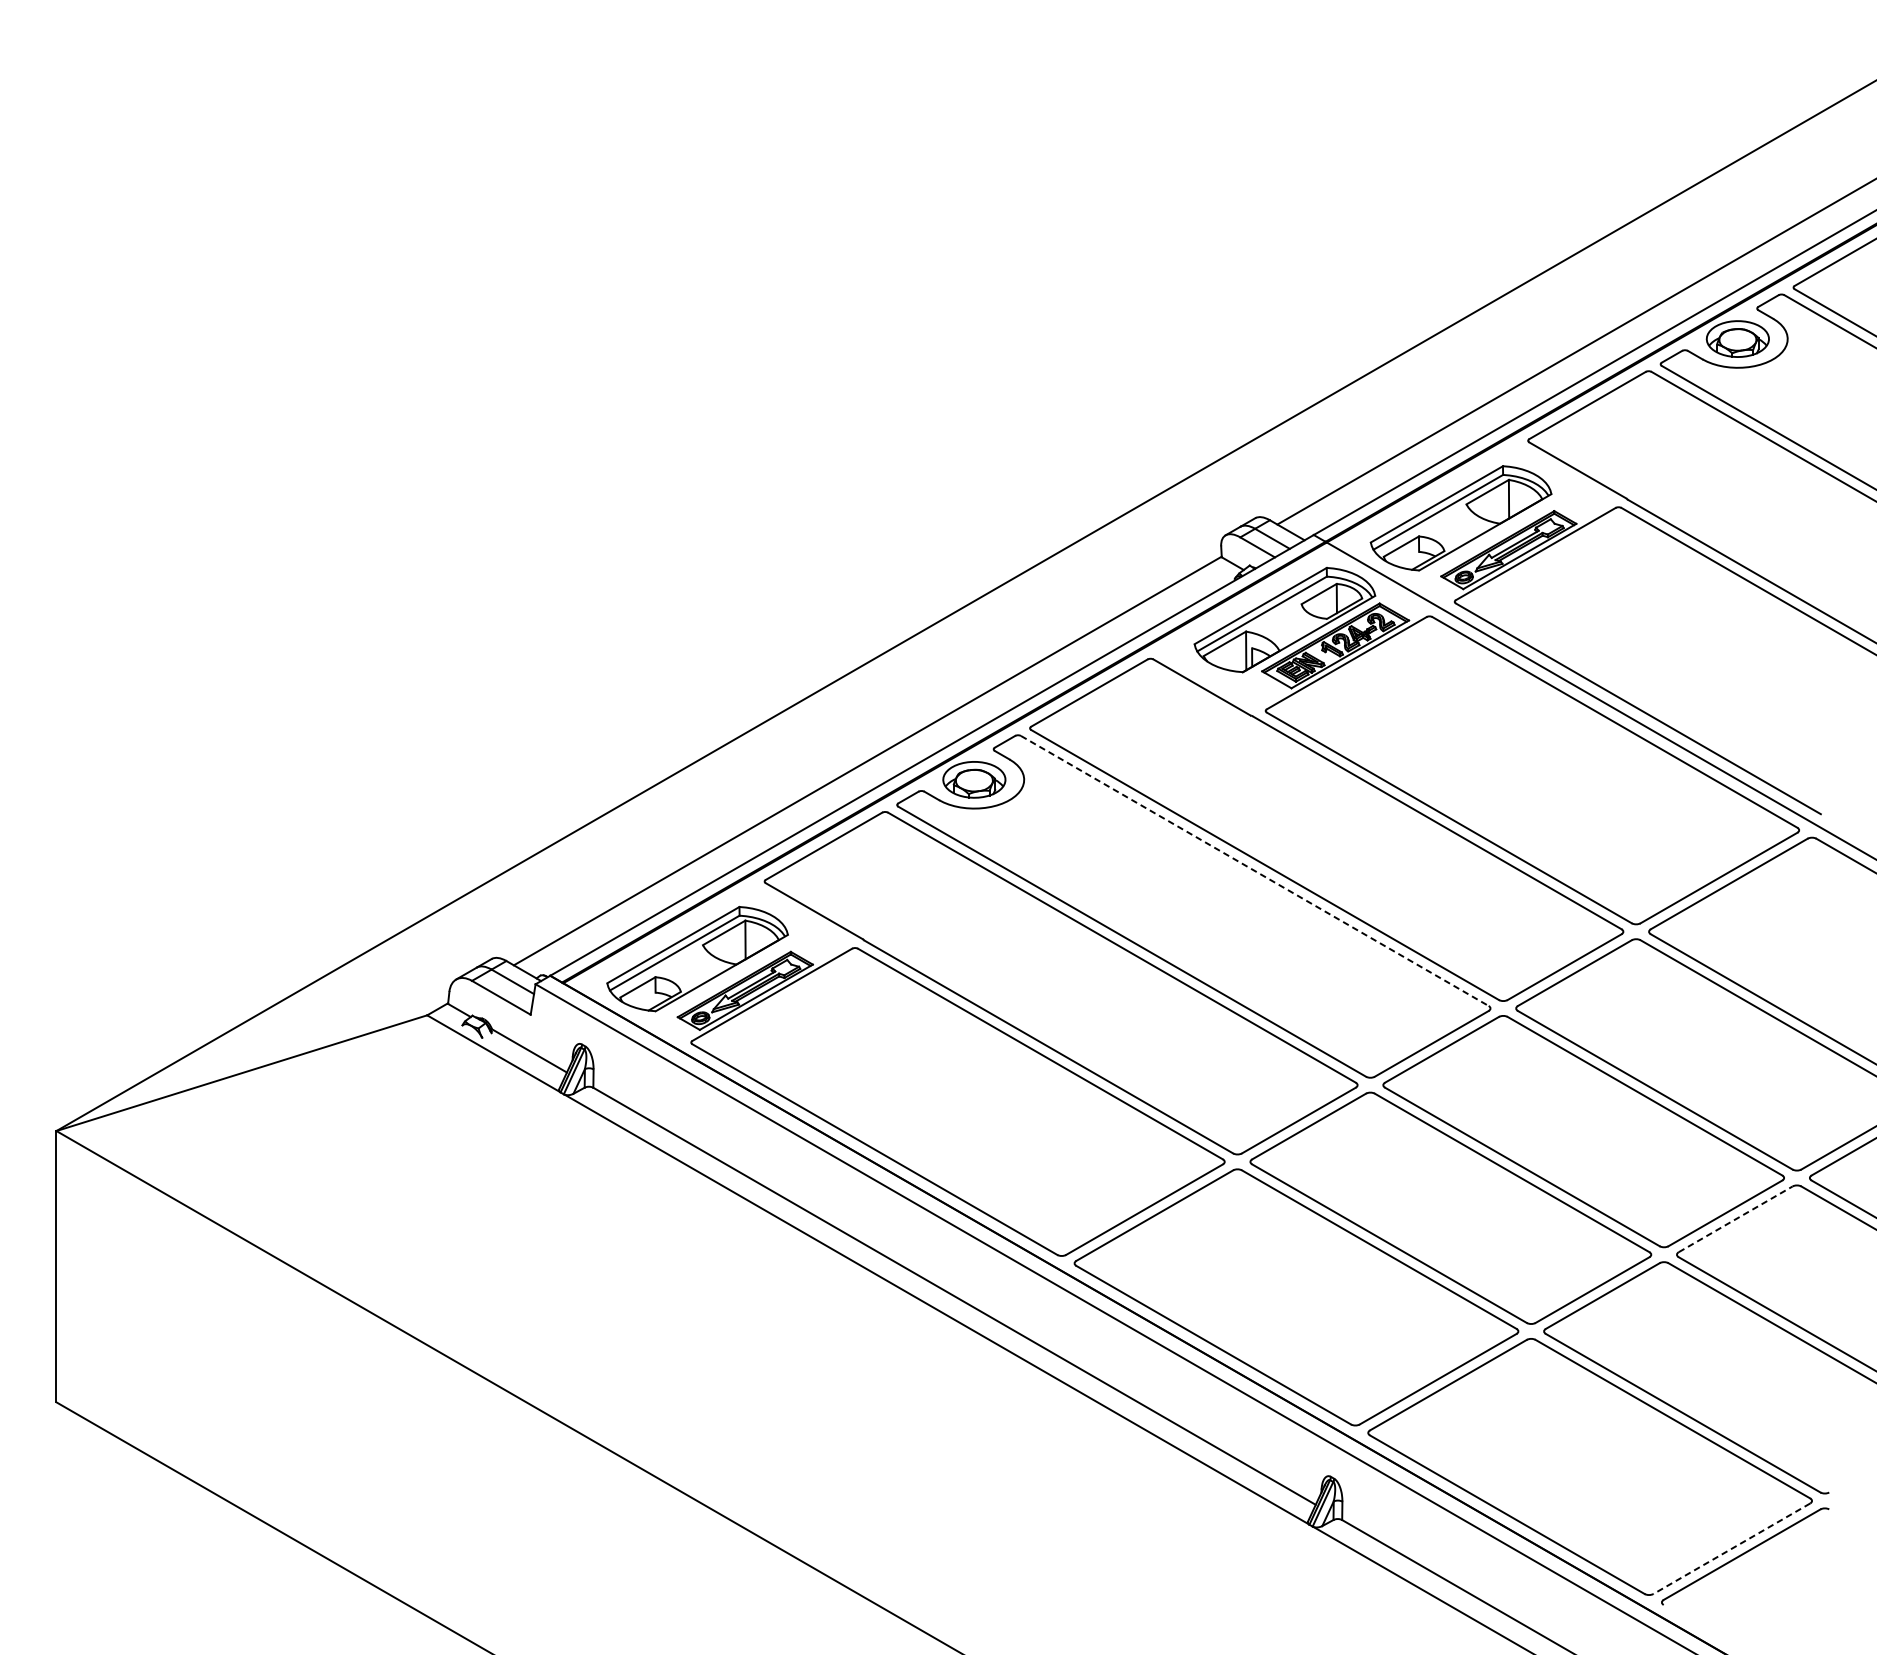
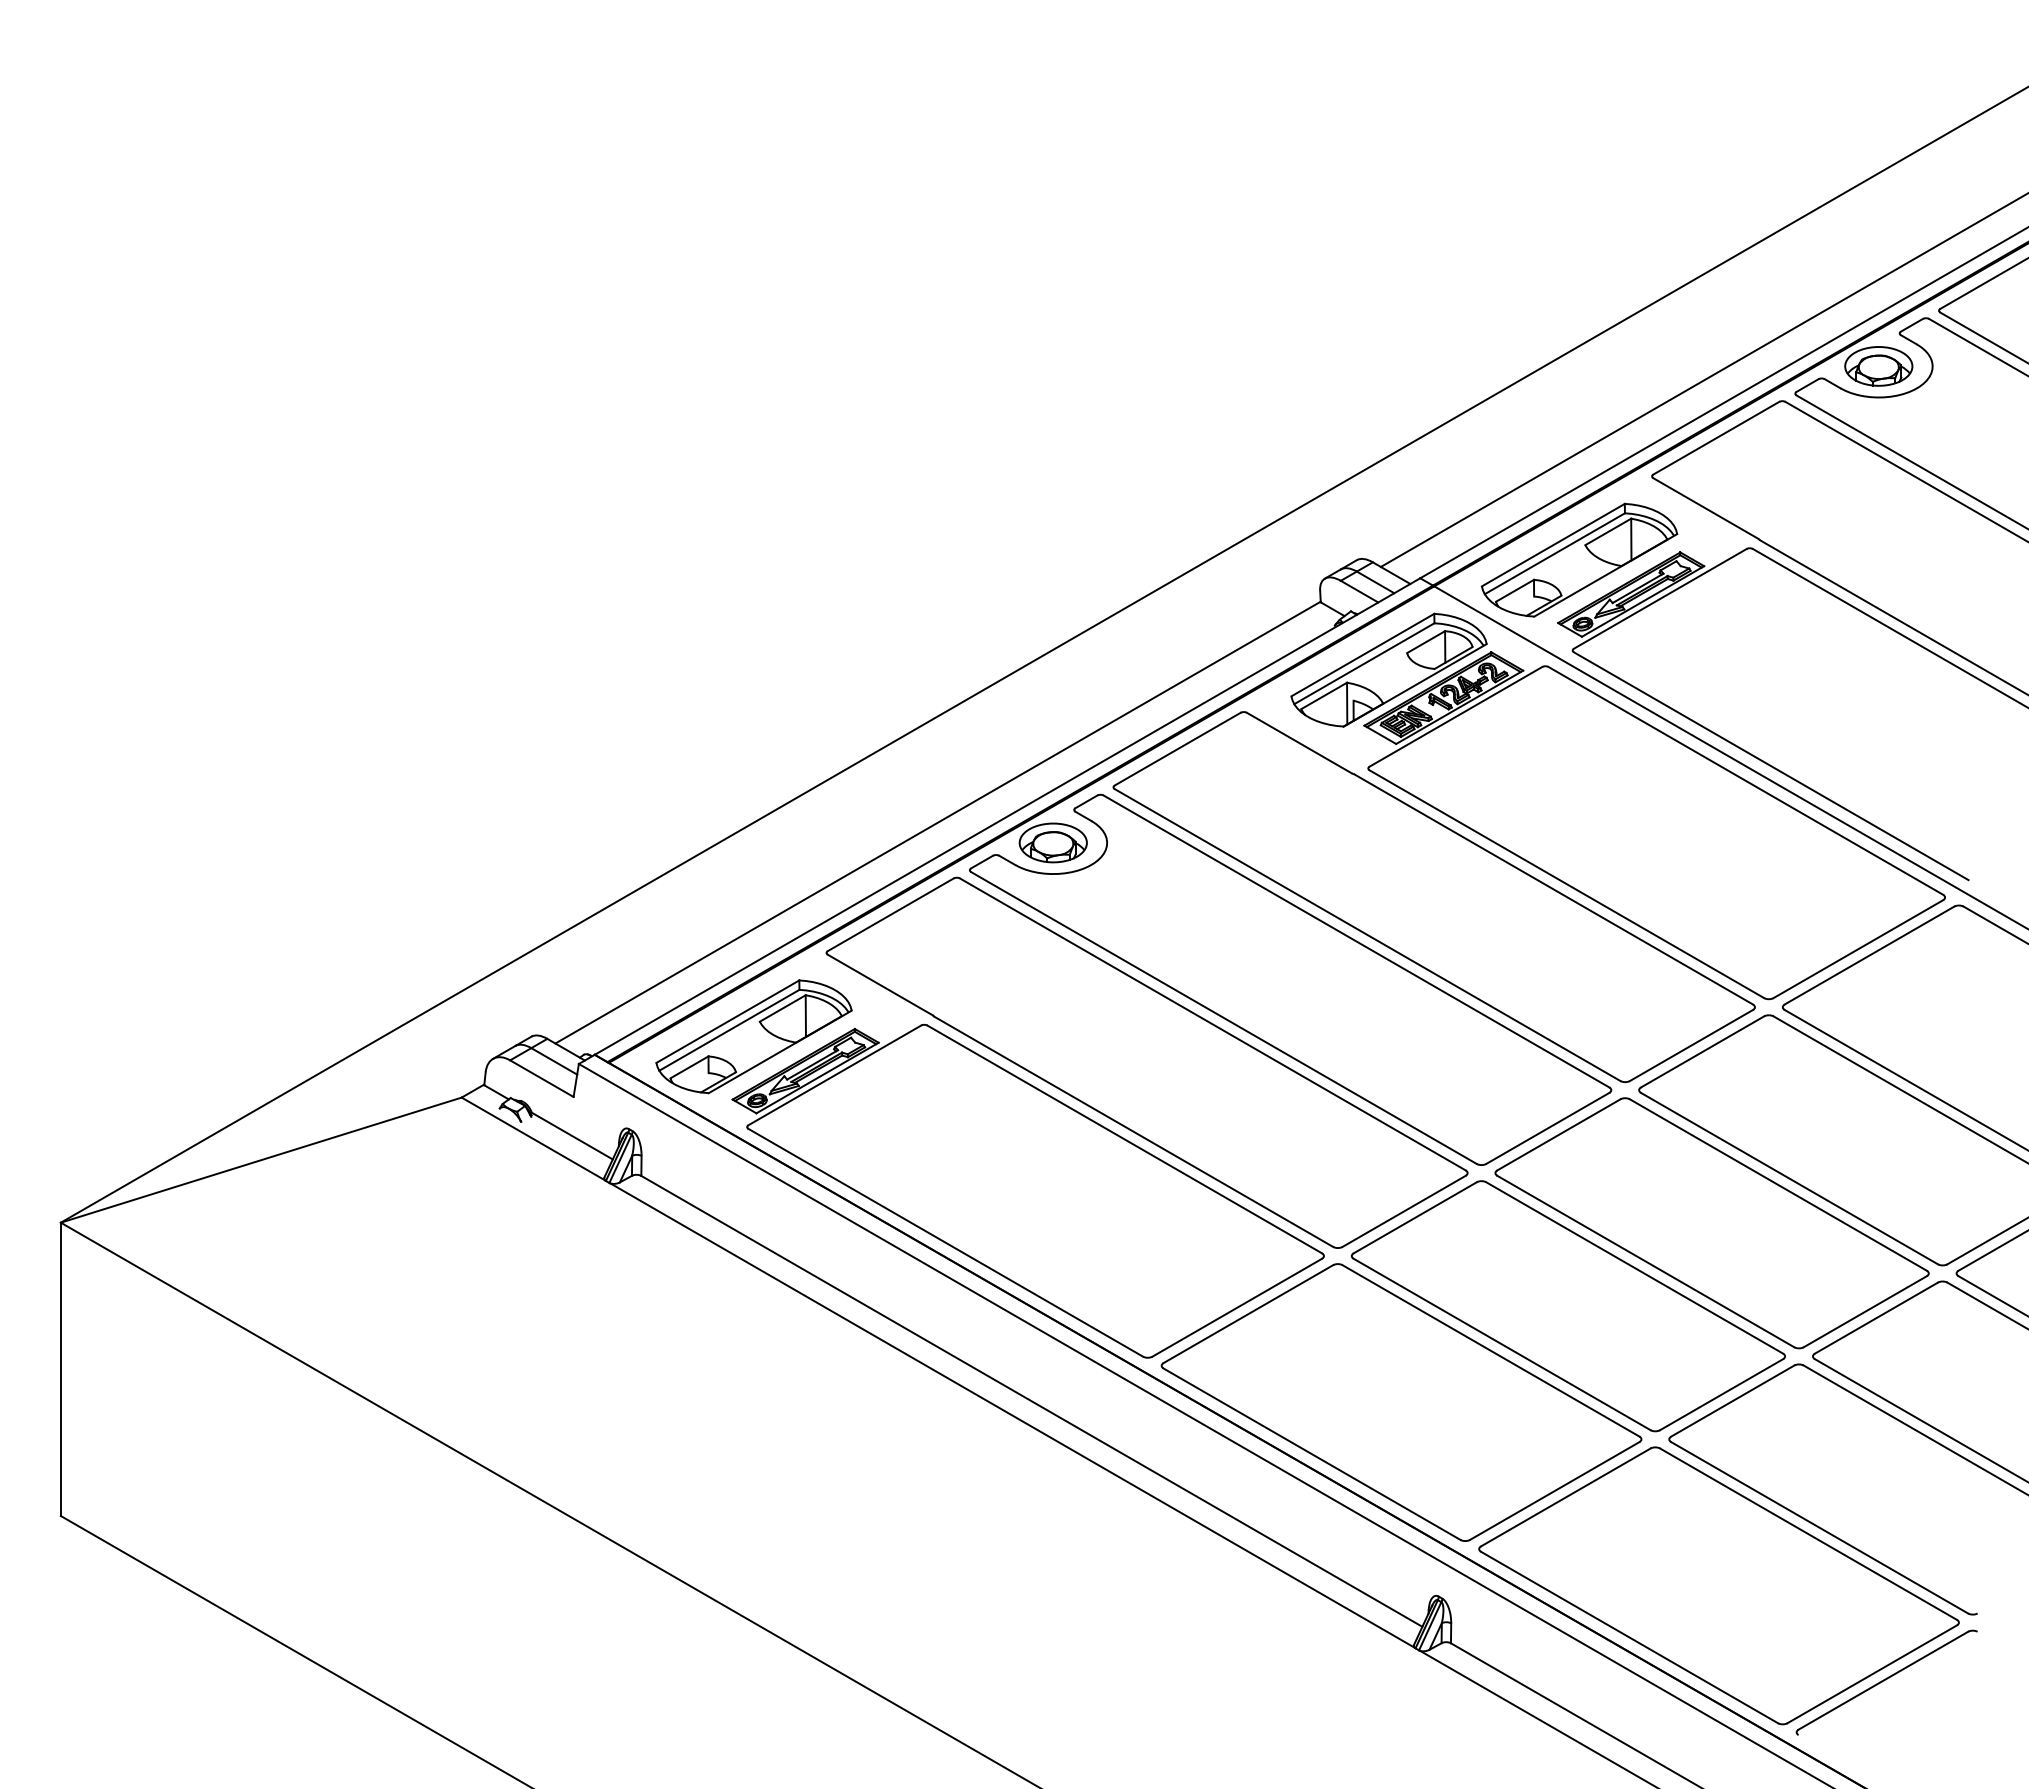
line: (1254, 870) -> (1356, 941), dashed -> solid
line: (1735, 1218) -> (1876, 1317), dashed -> solid
line: (1732, 1548) -> (1872, 1674), dashed -> solid

